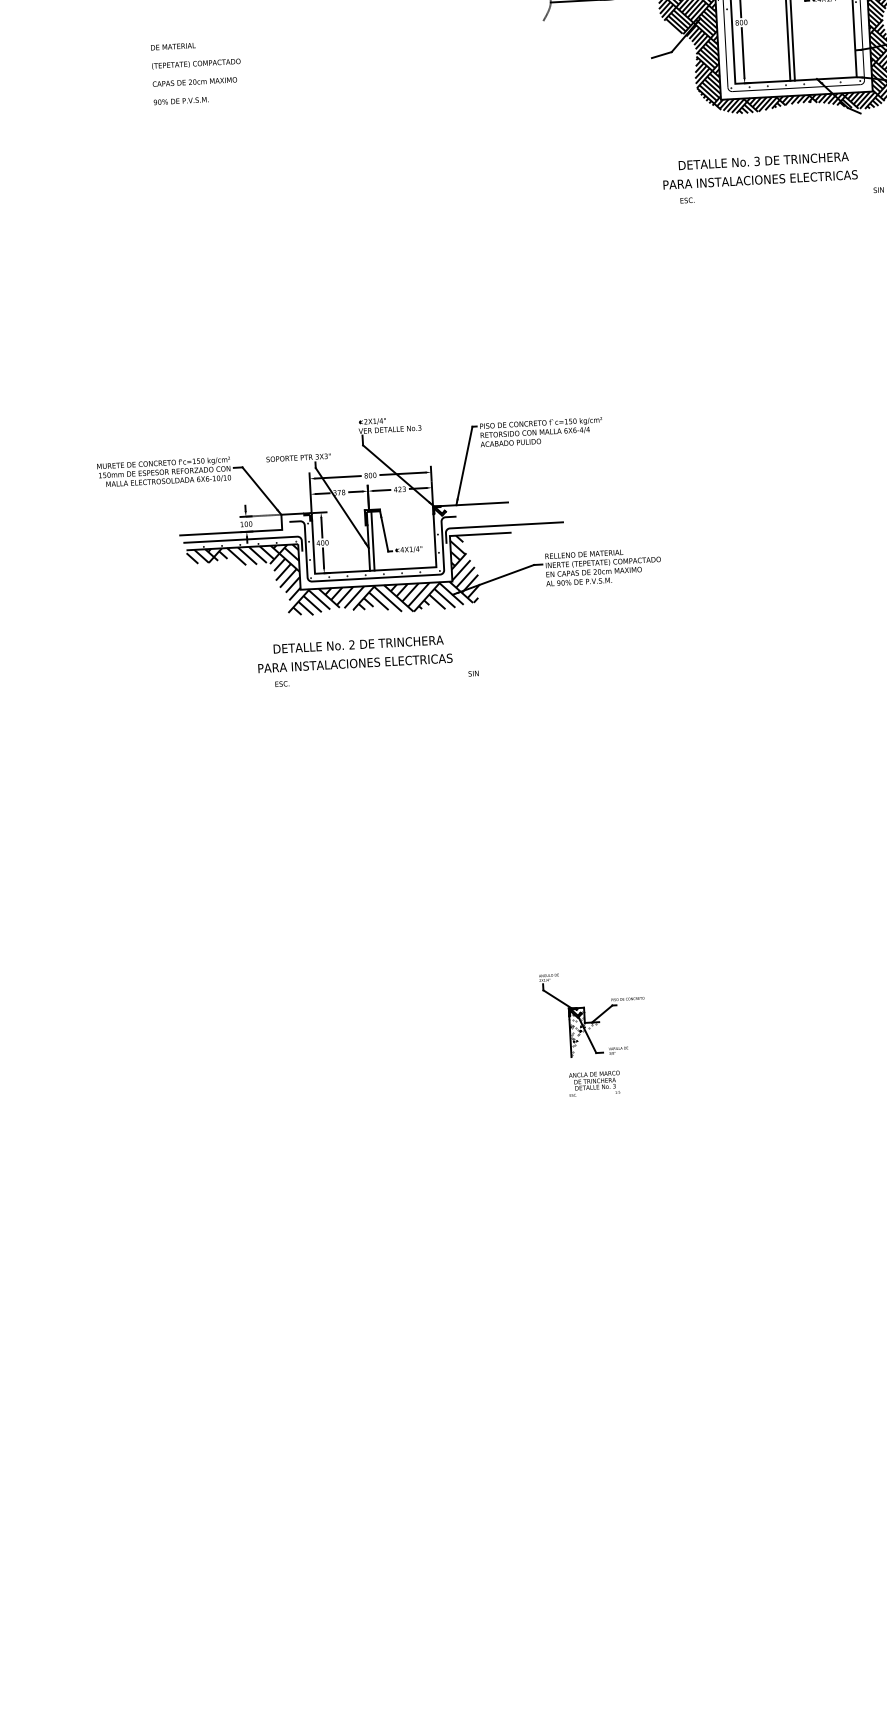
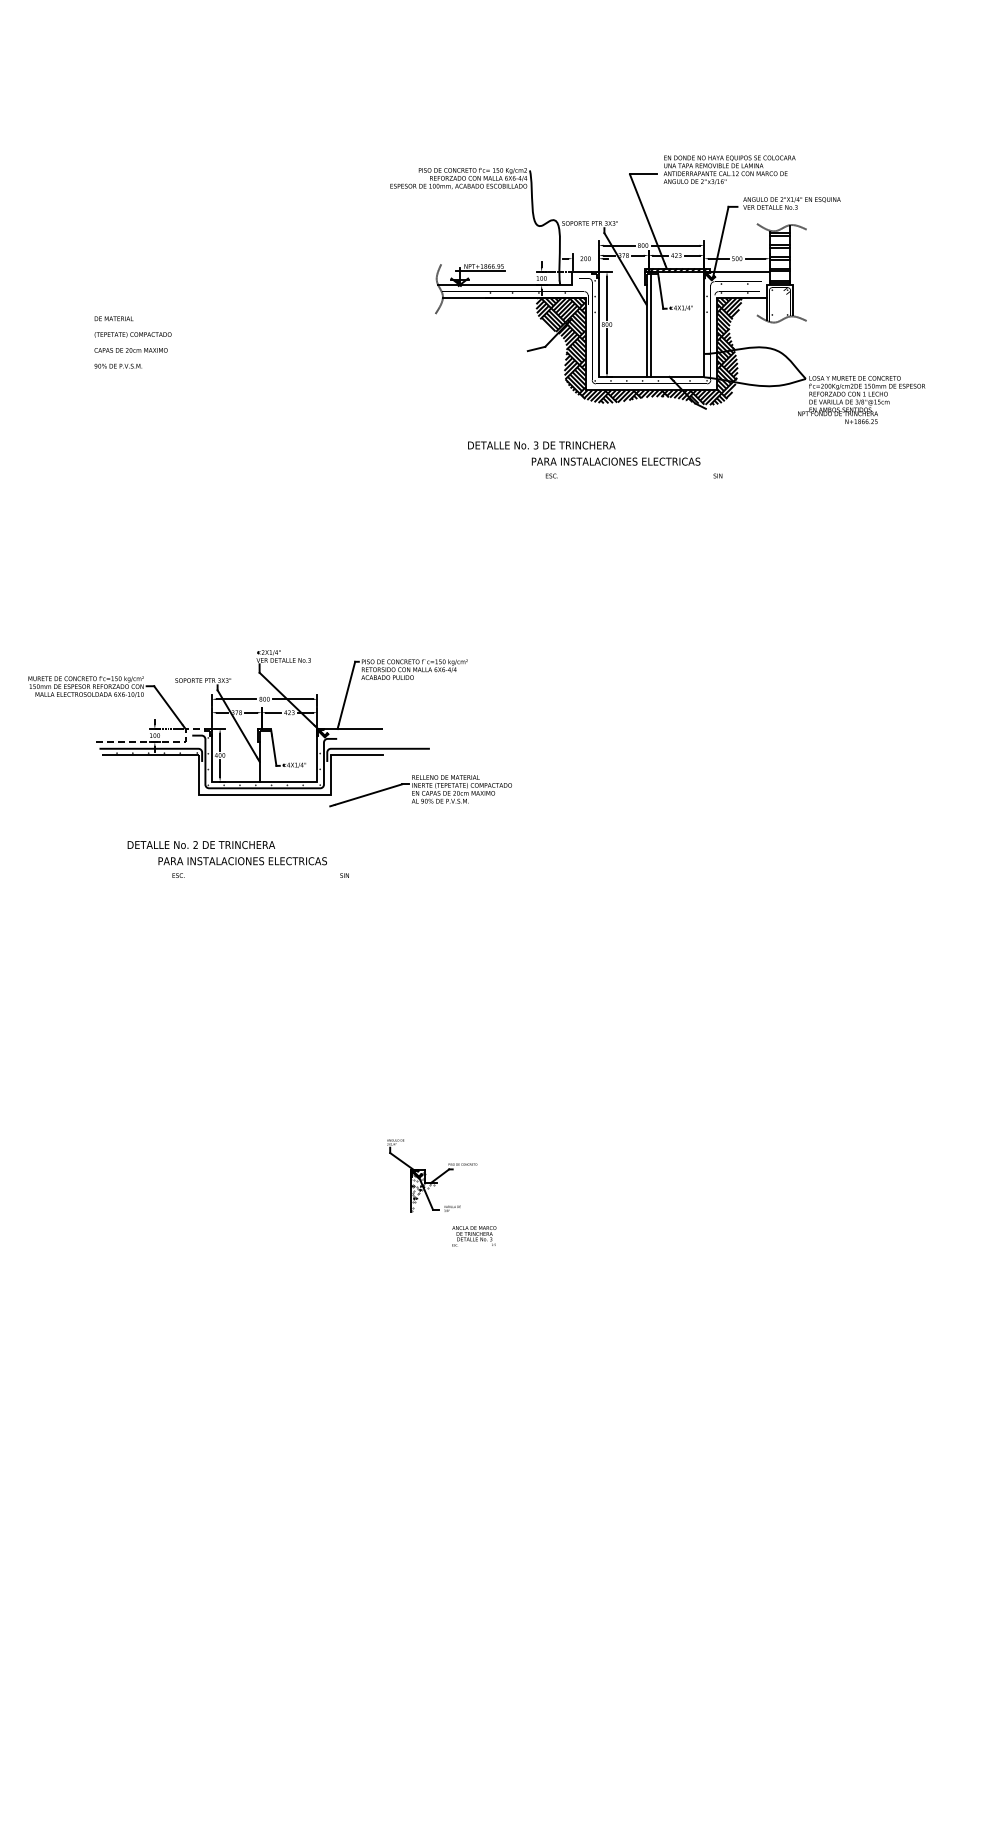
text: (763, 161) -> (541, 445), moved
line: (250, 531) -> (158, 742), solid -> dashed
line: (372, 540) -> (263, 755), removed
hatch: (333, 579) -> (227, 787), removed
text: (358, 645) -> (201, 845), moved
text: (595, 1083) -> (474, 1236), moved

